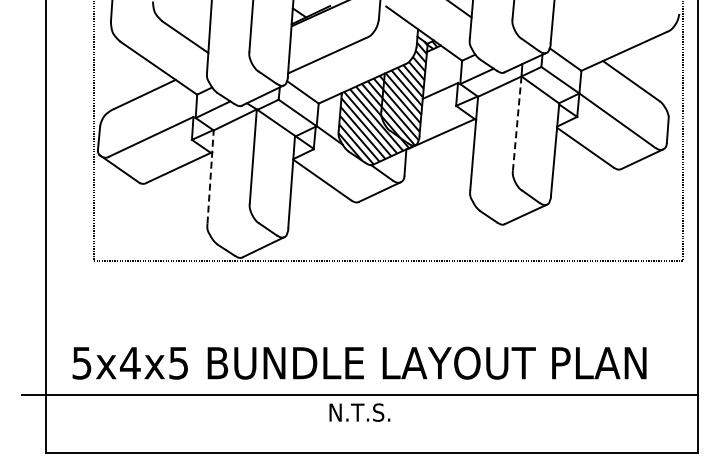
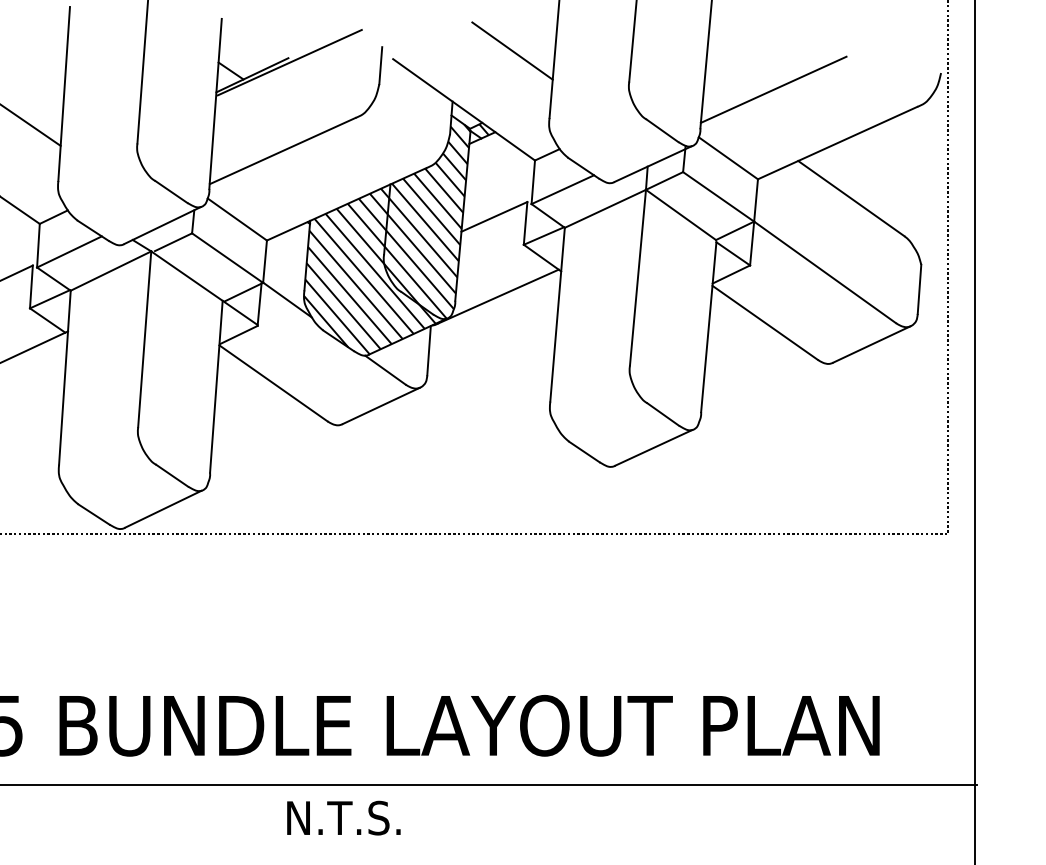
line: (589, 22) -> (773, 88), added
line: (517, 123) -> (638, 277), dashed -> solid
line: (210, 176) -> (64, 376), dashed -> solid

